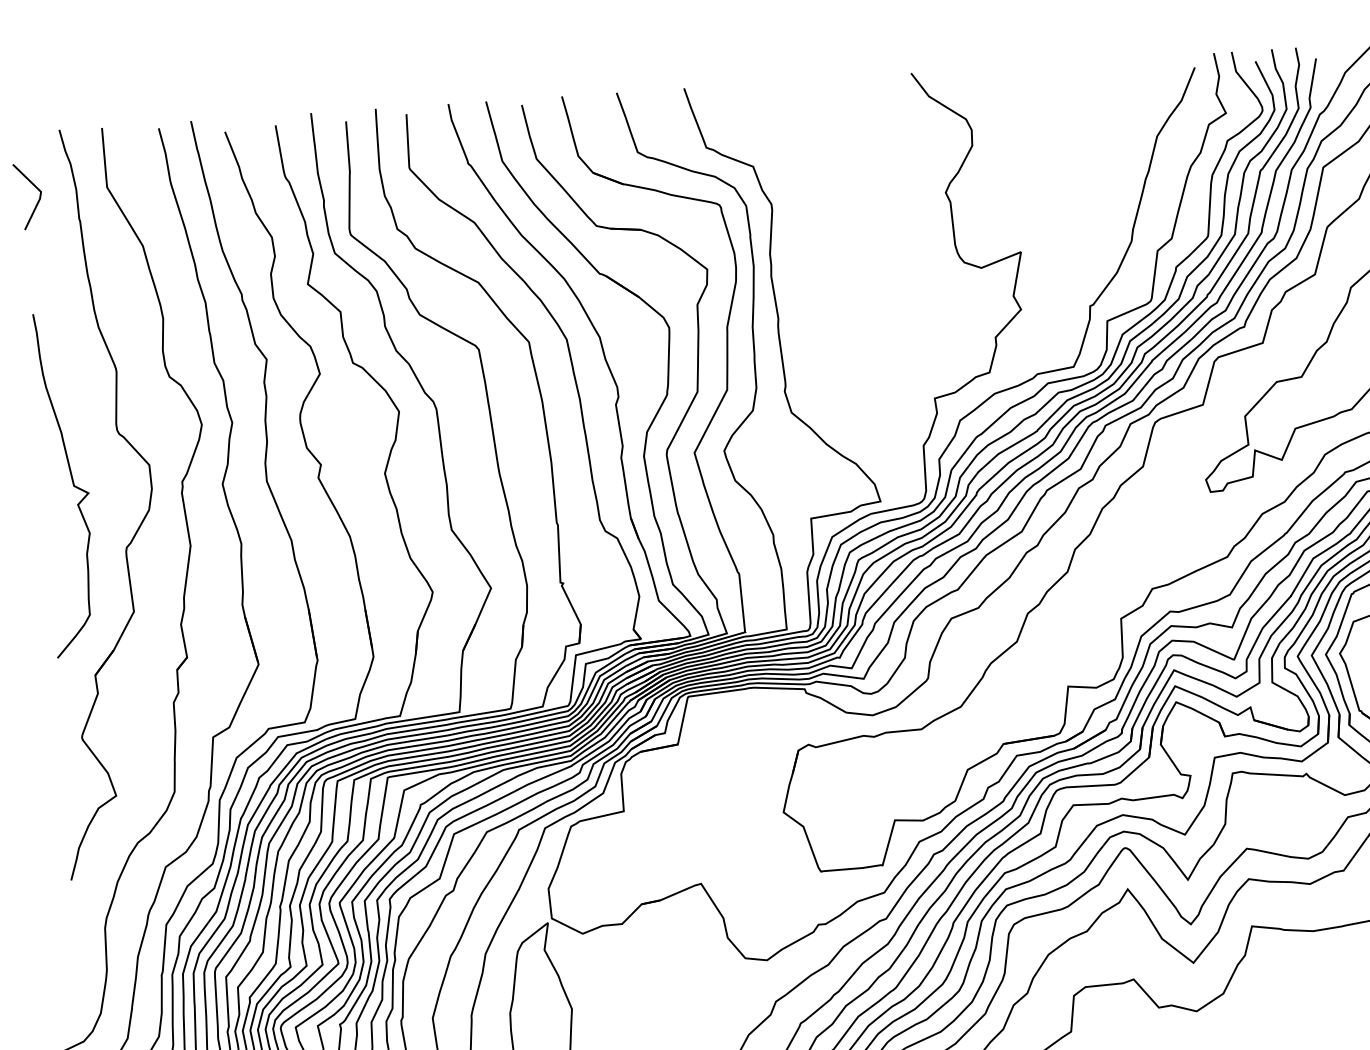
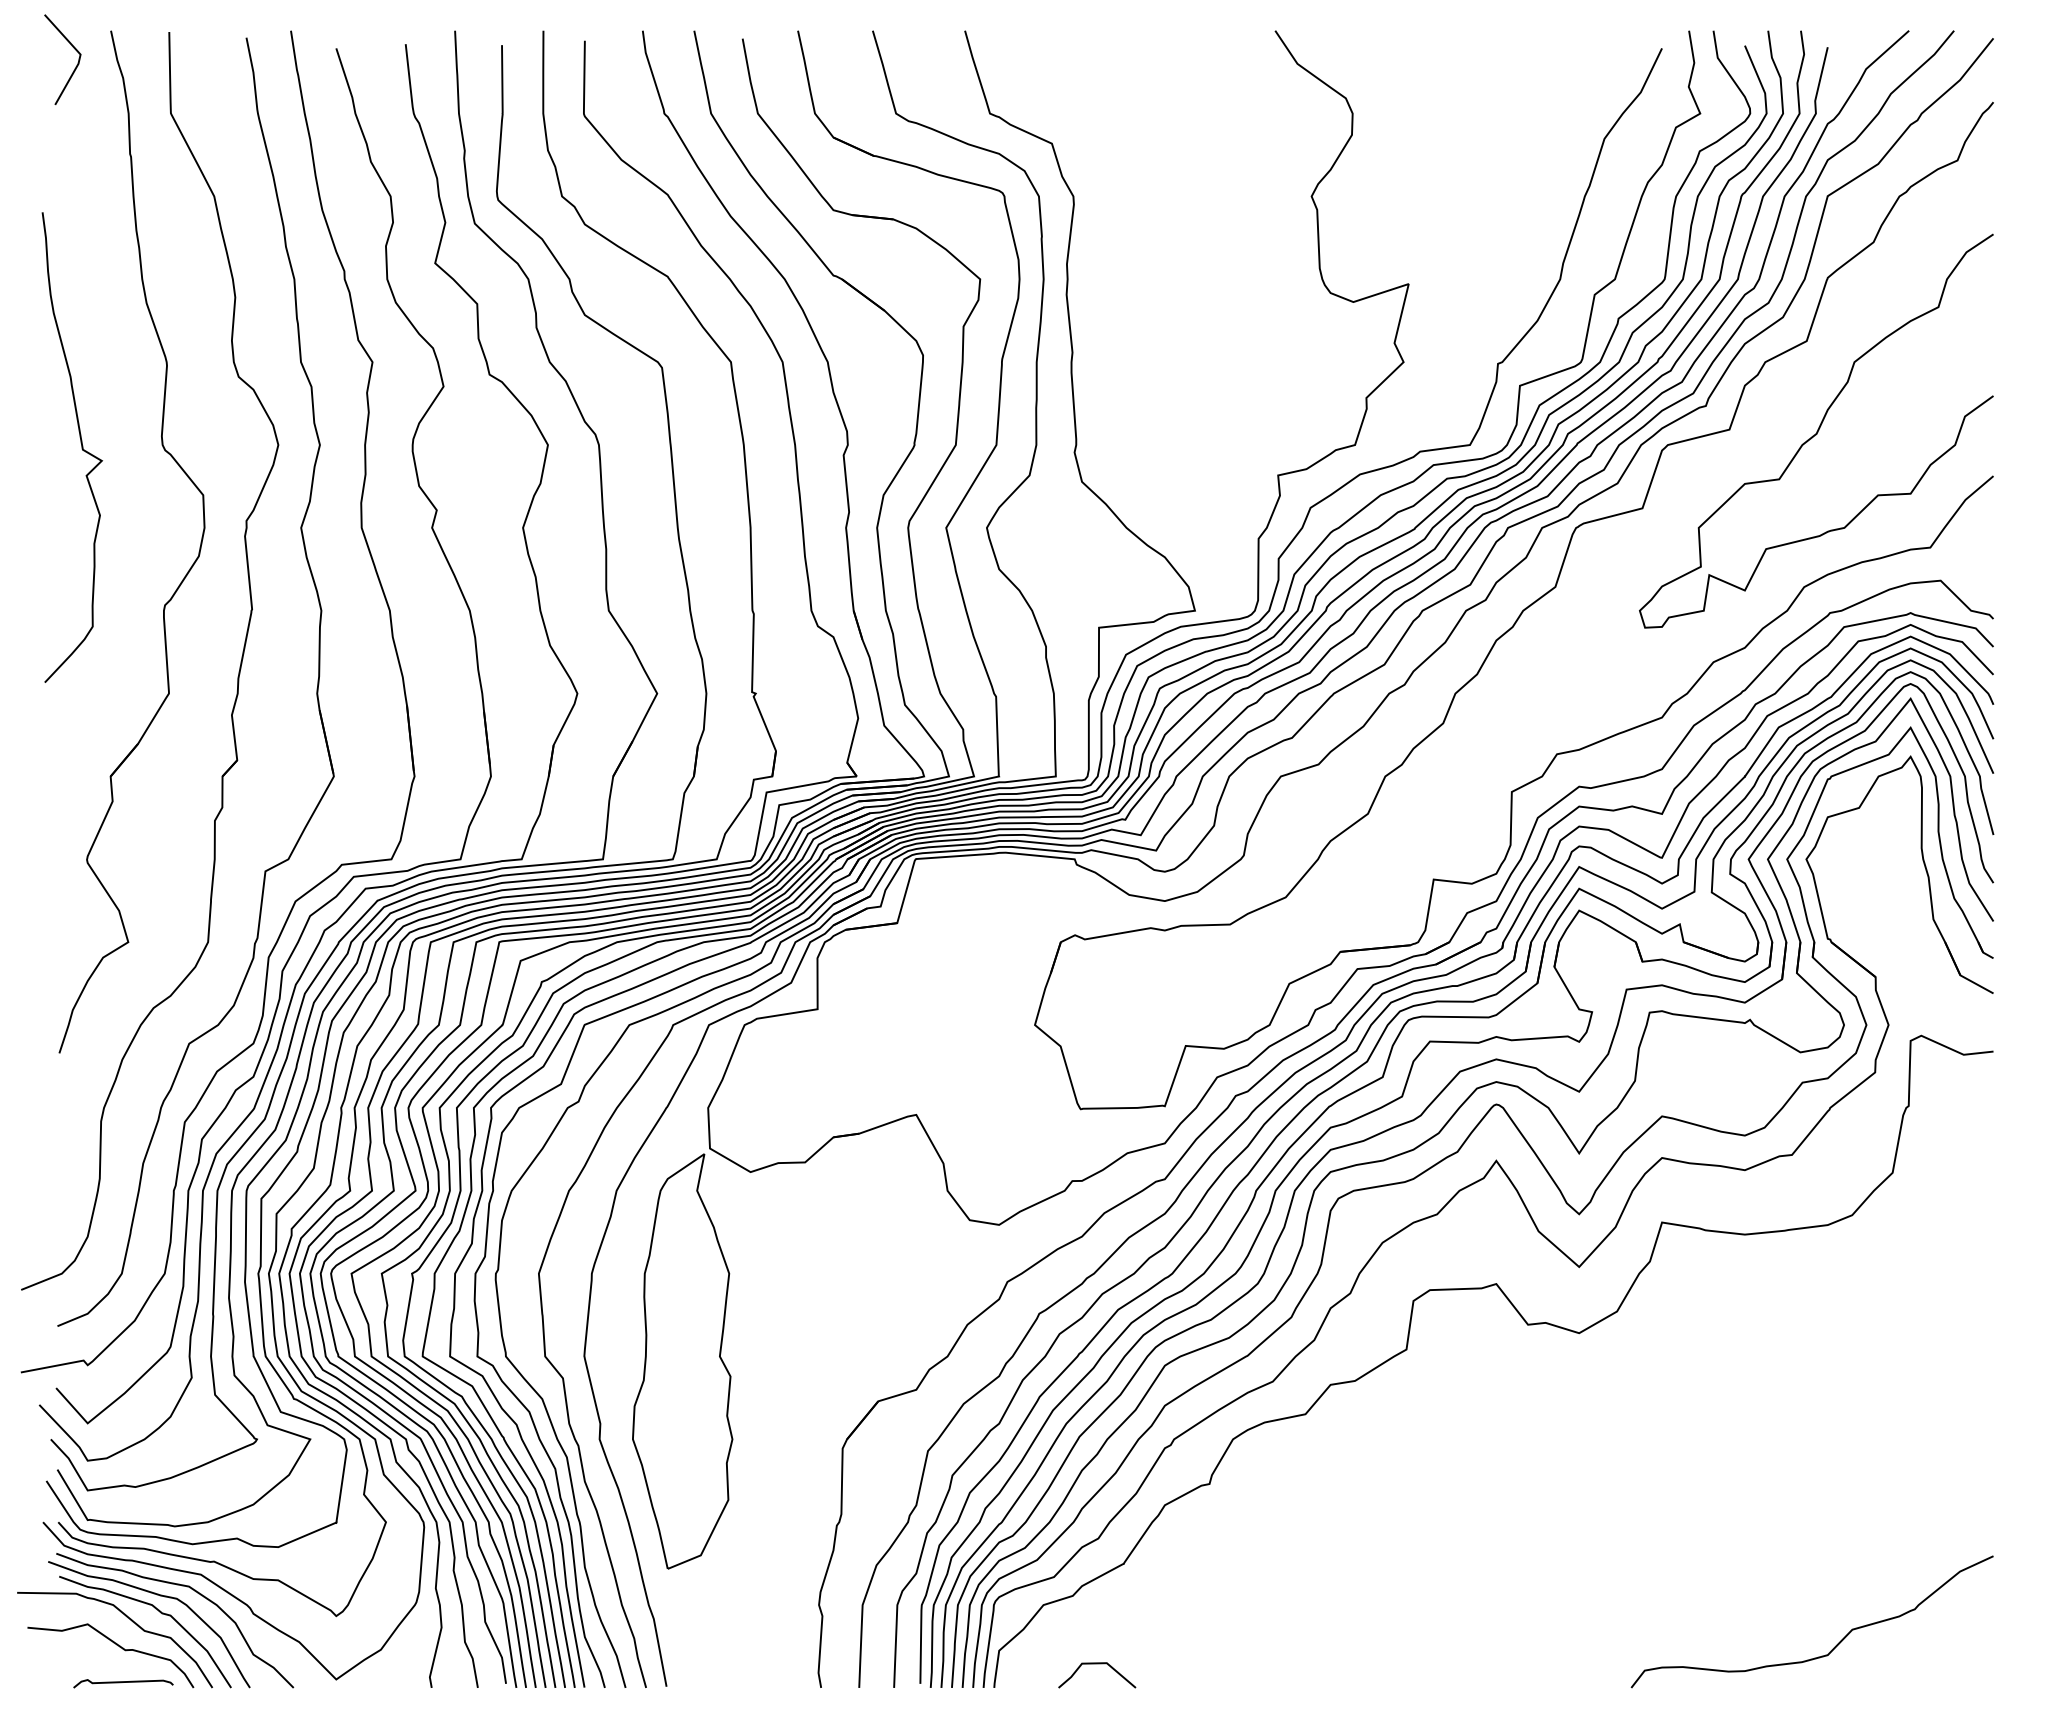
line: (37, 200) -> (75, 66), moved
curve: (72, 481) -> (80, 443), moved

